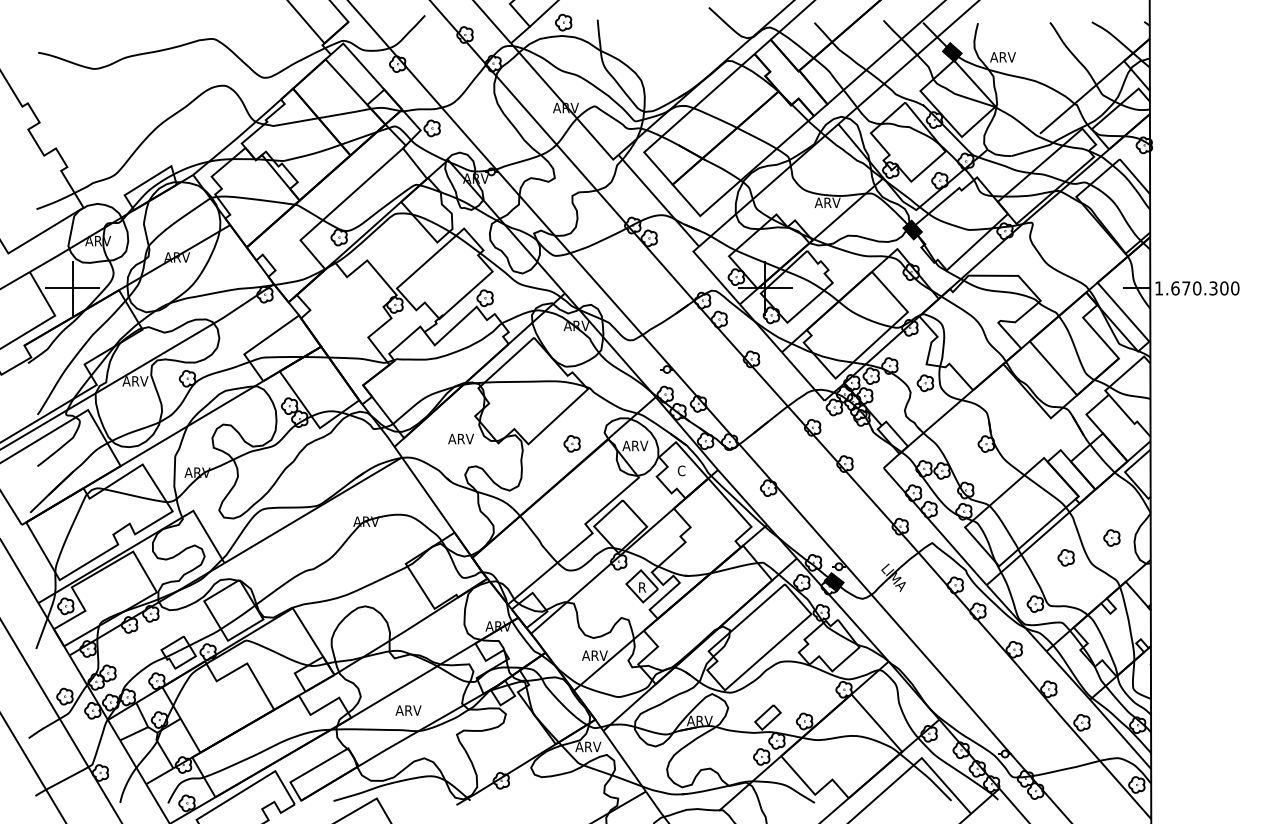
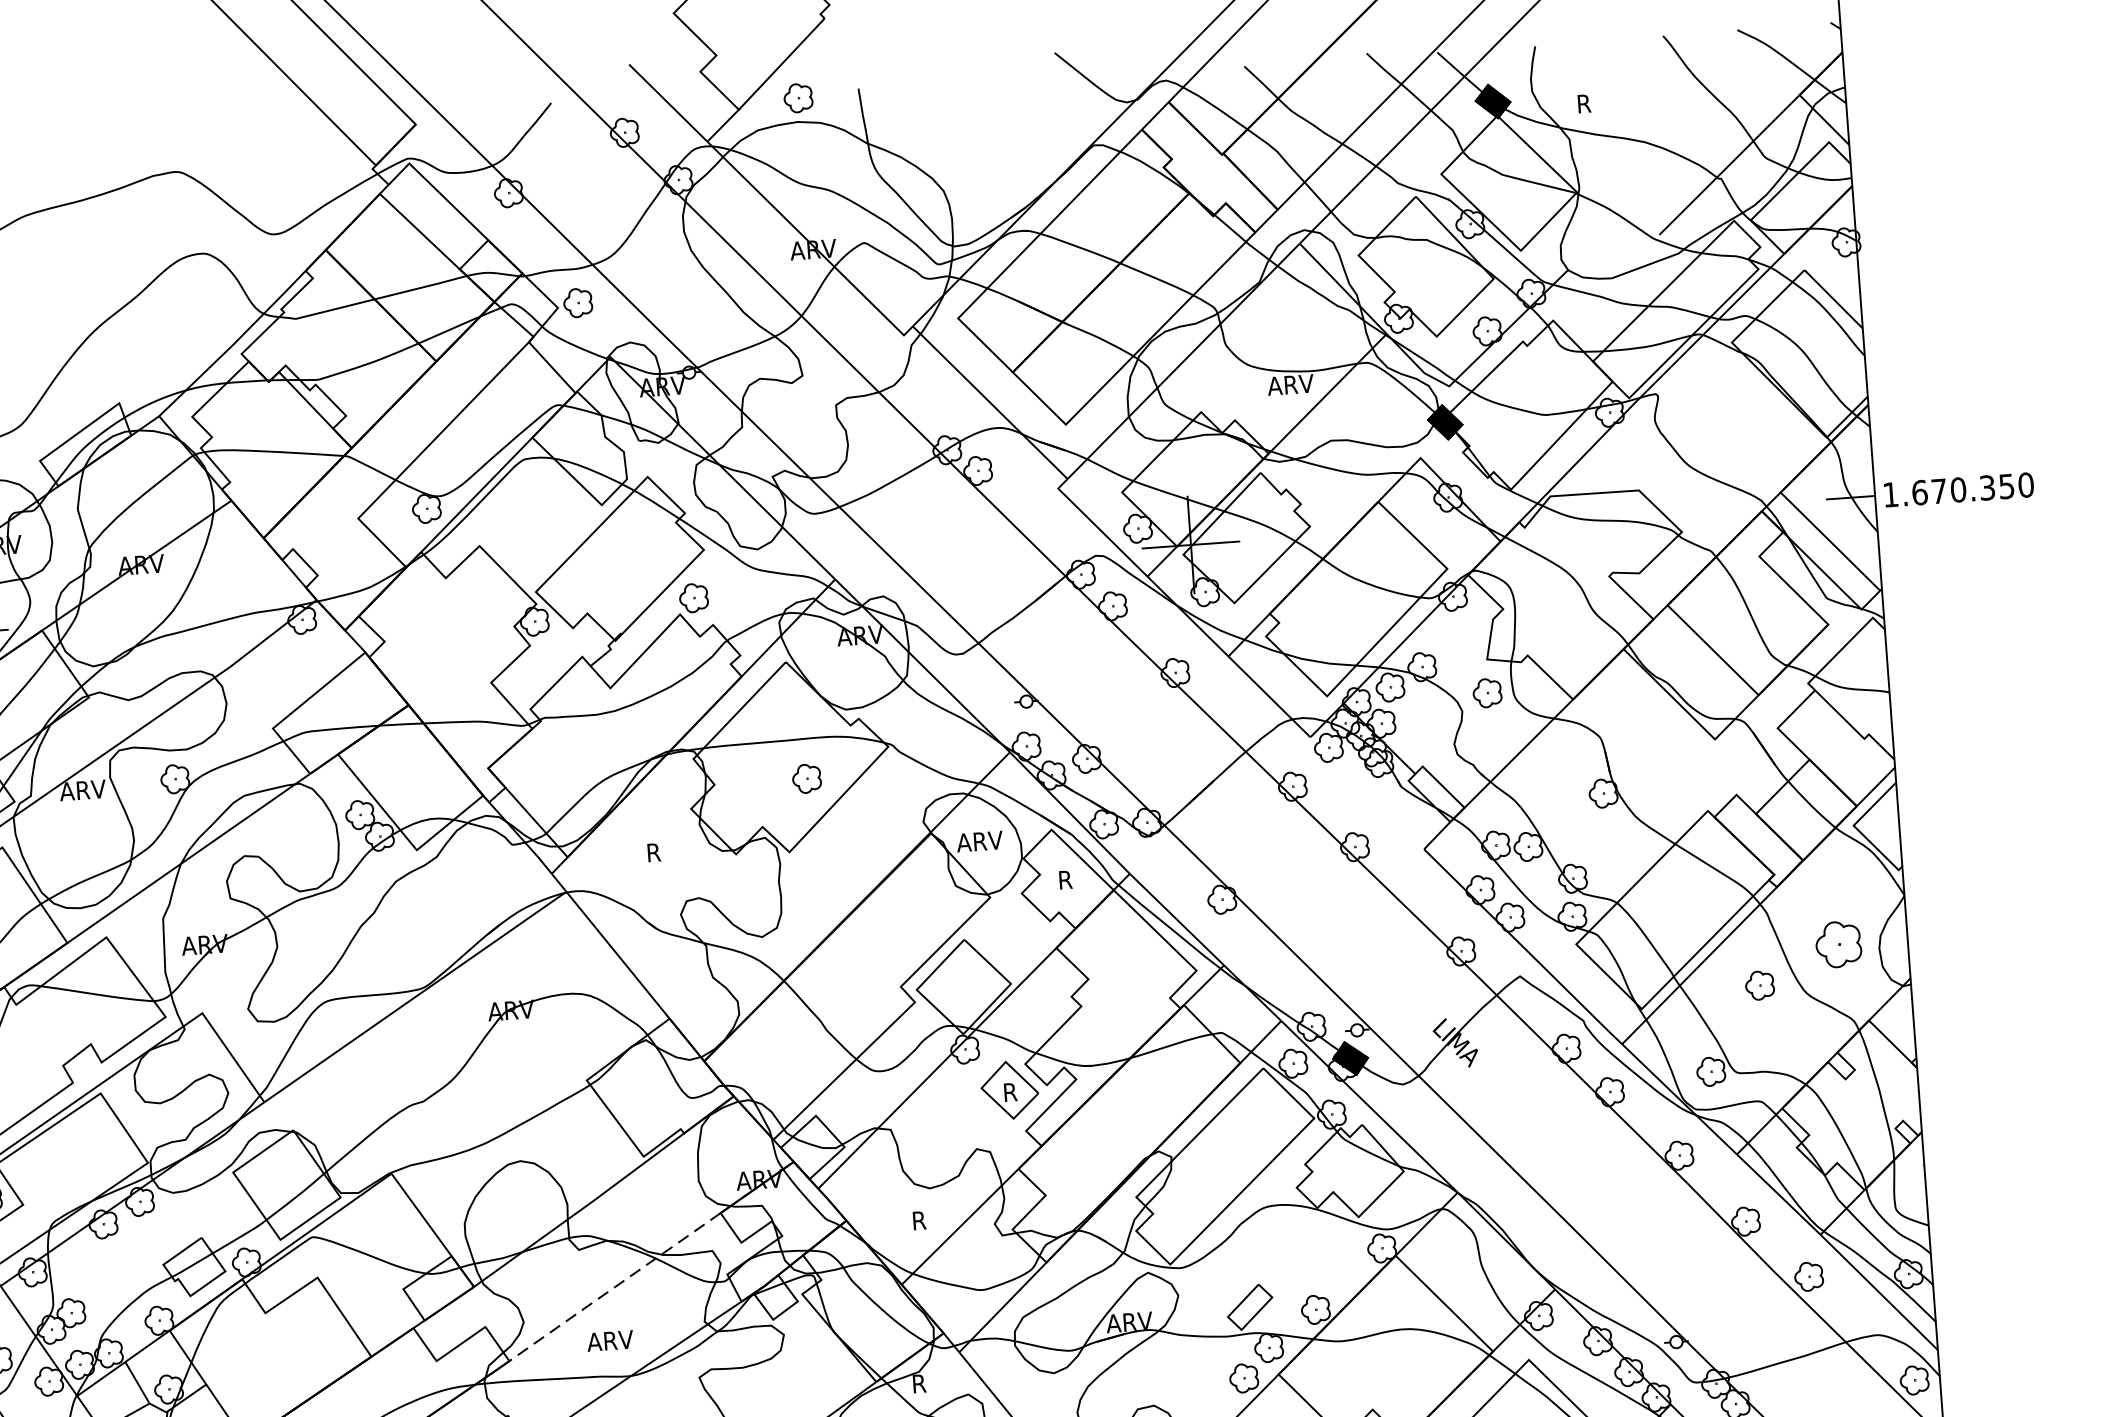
text: (1002, 57) -> (1582, 104), ARV -> R
text: (1224, 288) -> (2007, 486), 1.670.300 -> 1.670.350
text: (460, 439) -> (668, 852), ARV -> R
part: (571, 443) -> (805, 778), moved
text: (681, 470) -> (1064, 879), C -> R
part: (1111, 537) -> (1837, 943), size x1.6
text: (594, 655) -> (933, 1219), ARV -> R
line: (412, 680) -> (613, 1286), solid -> dashed
text: (588, 746) -> (934, 1381), ARV -> R

